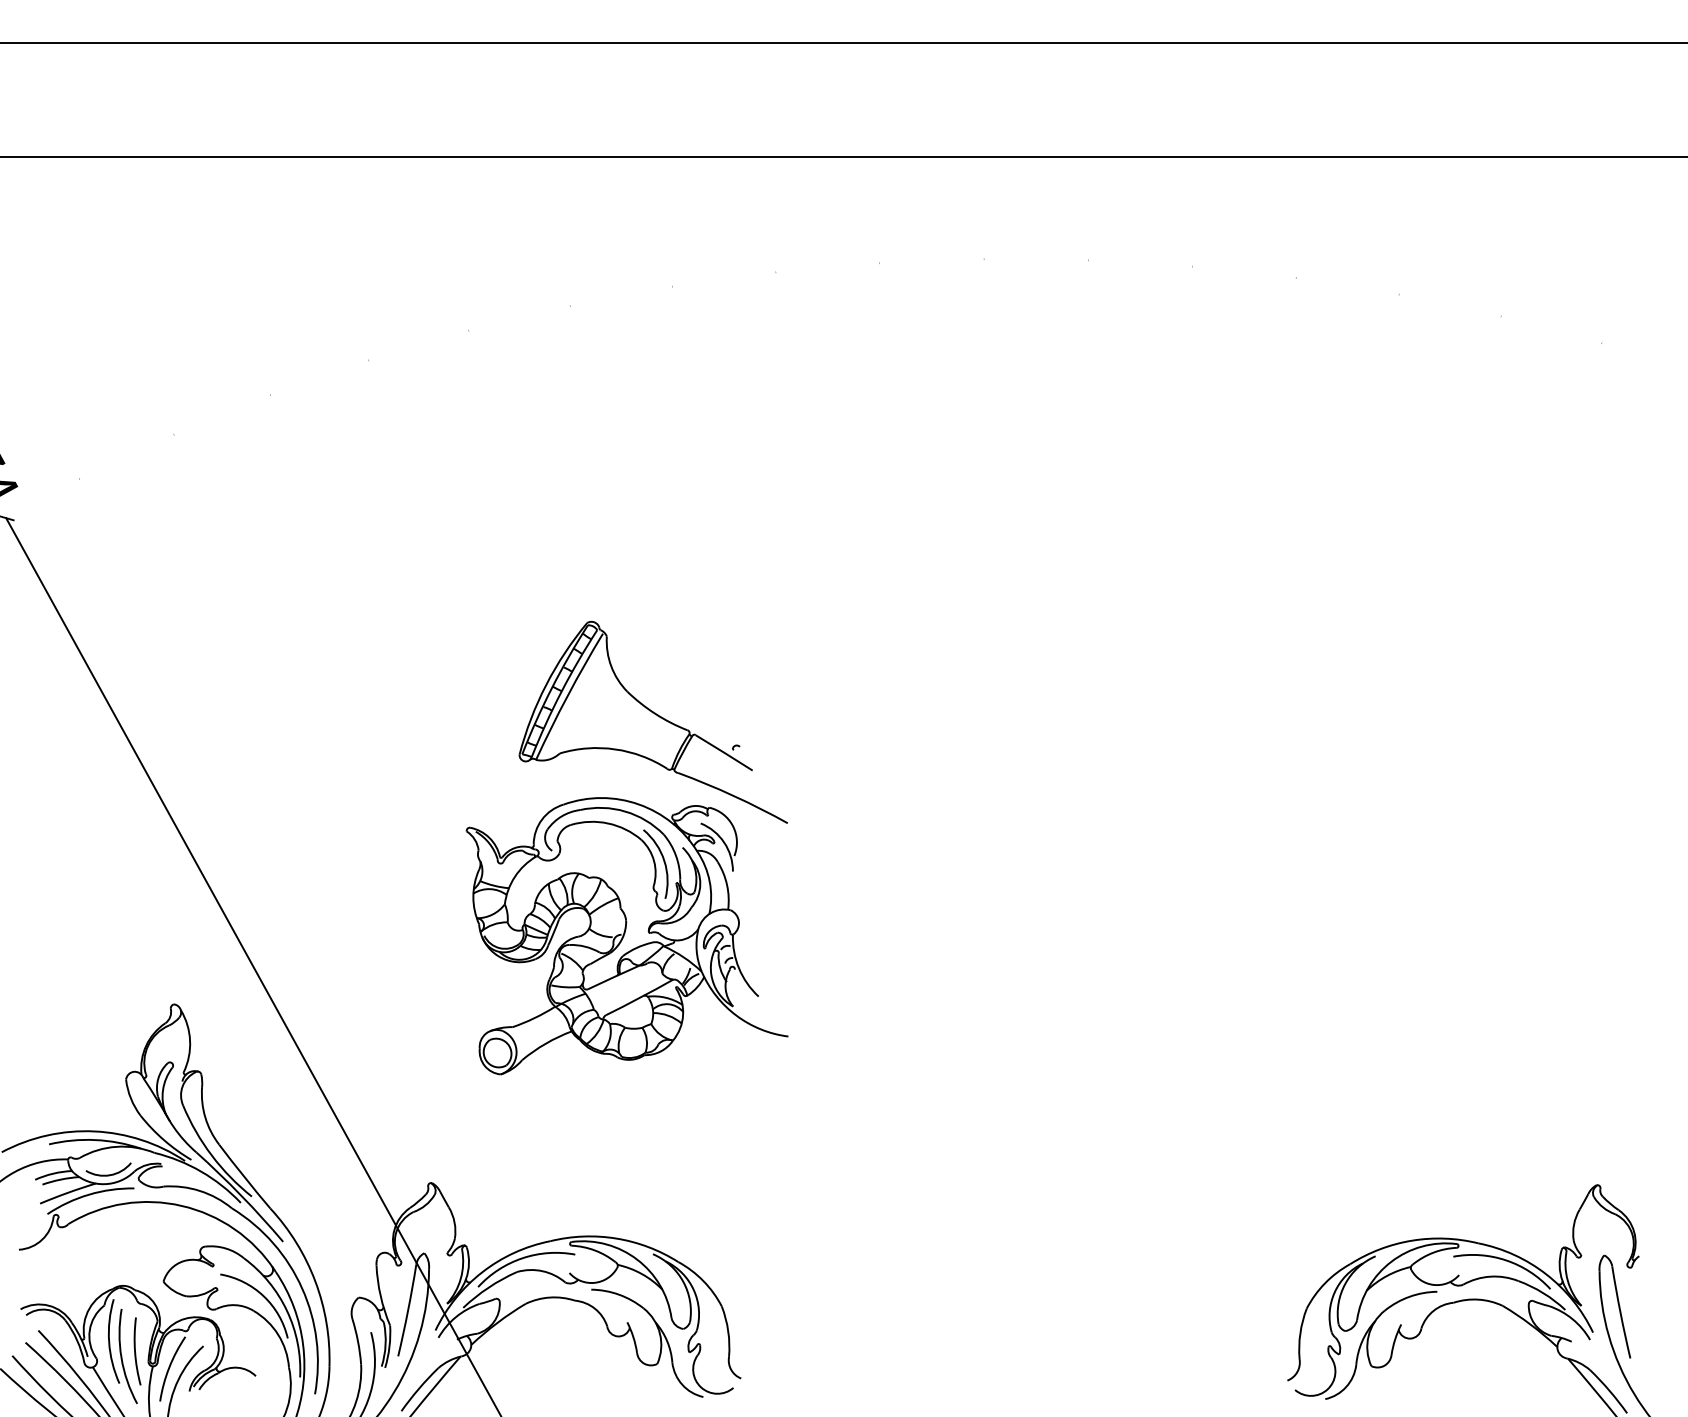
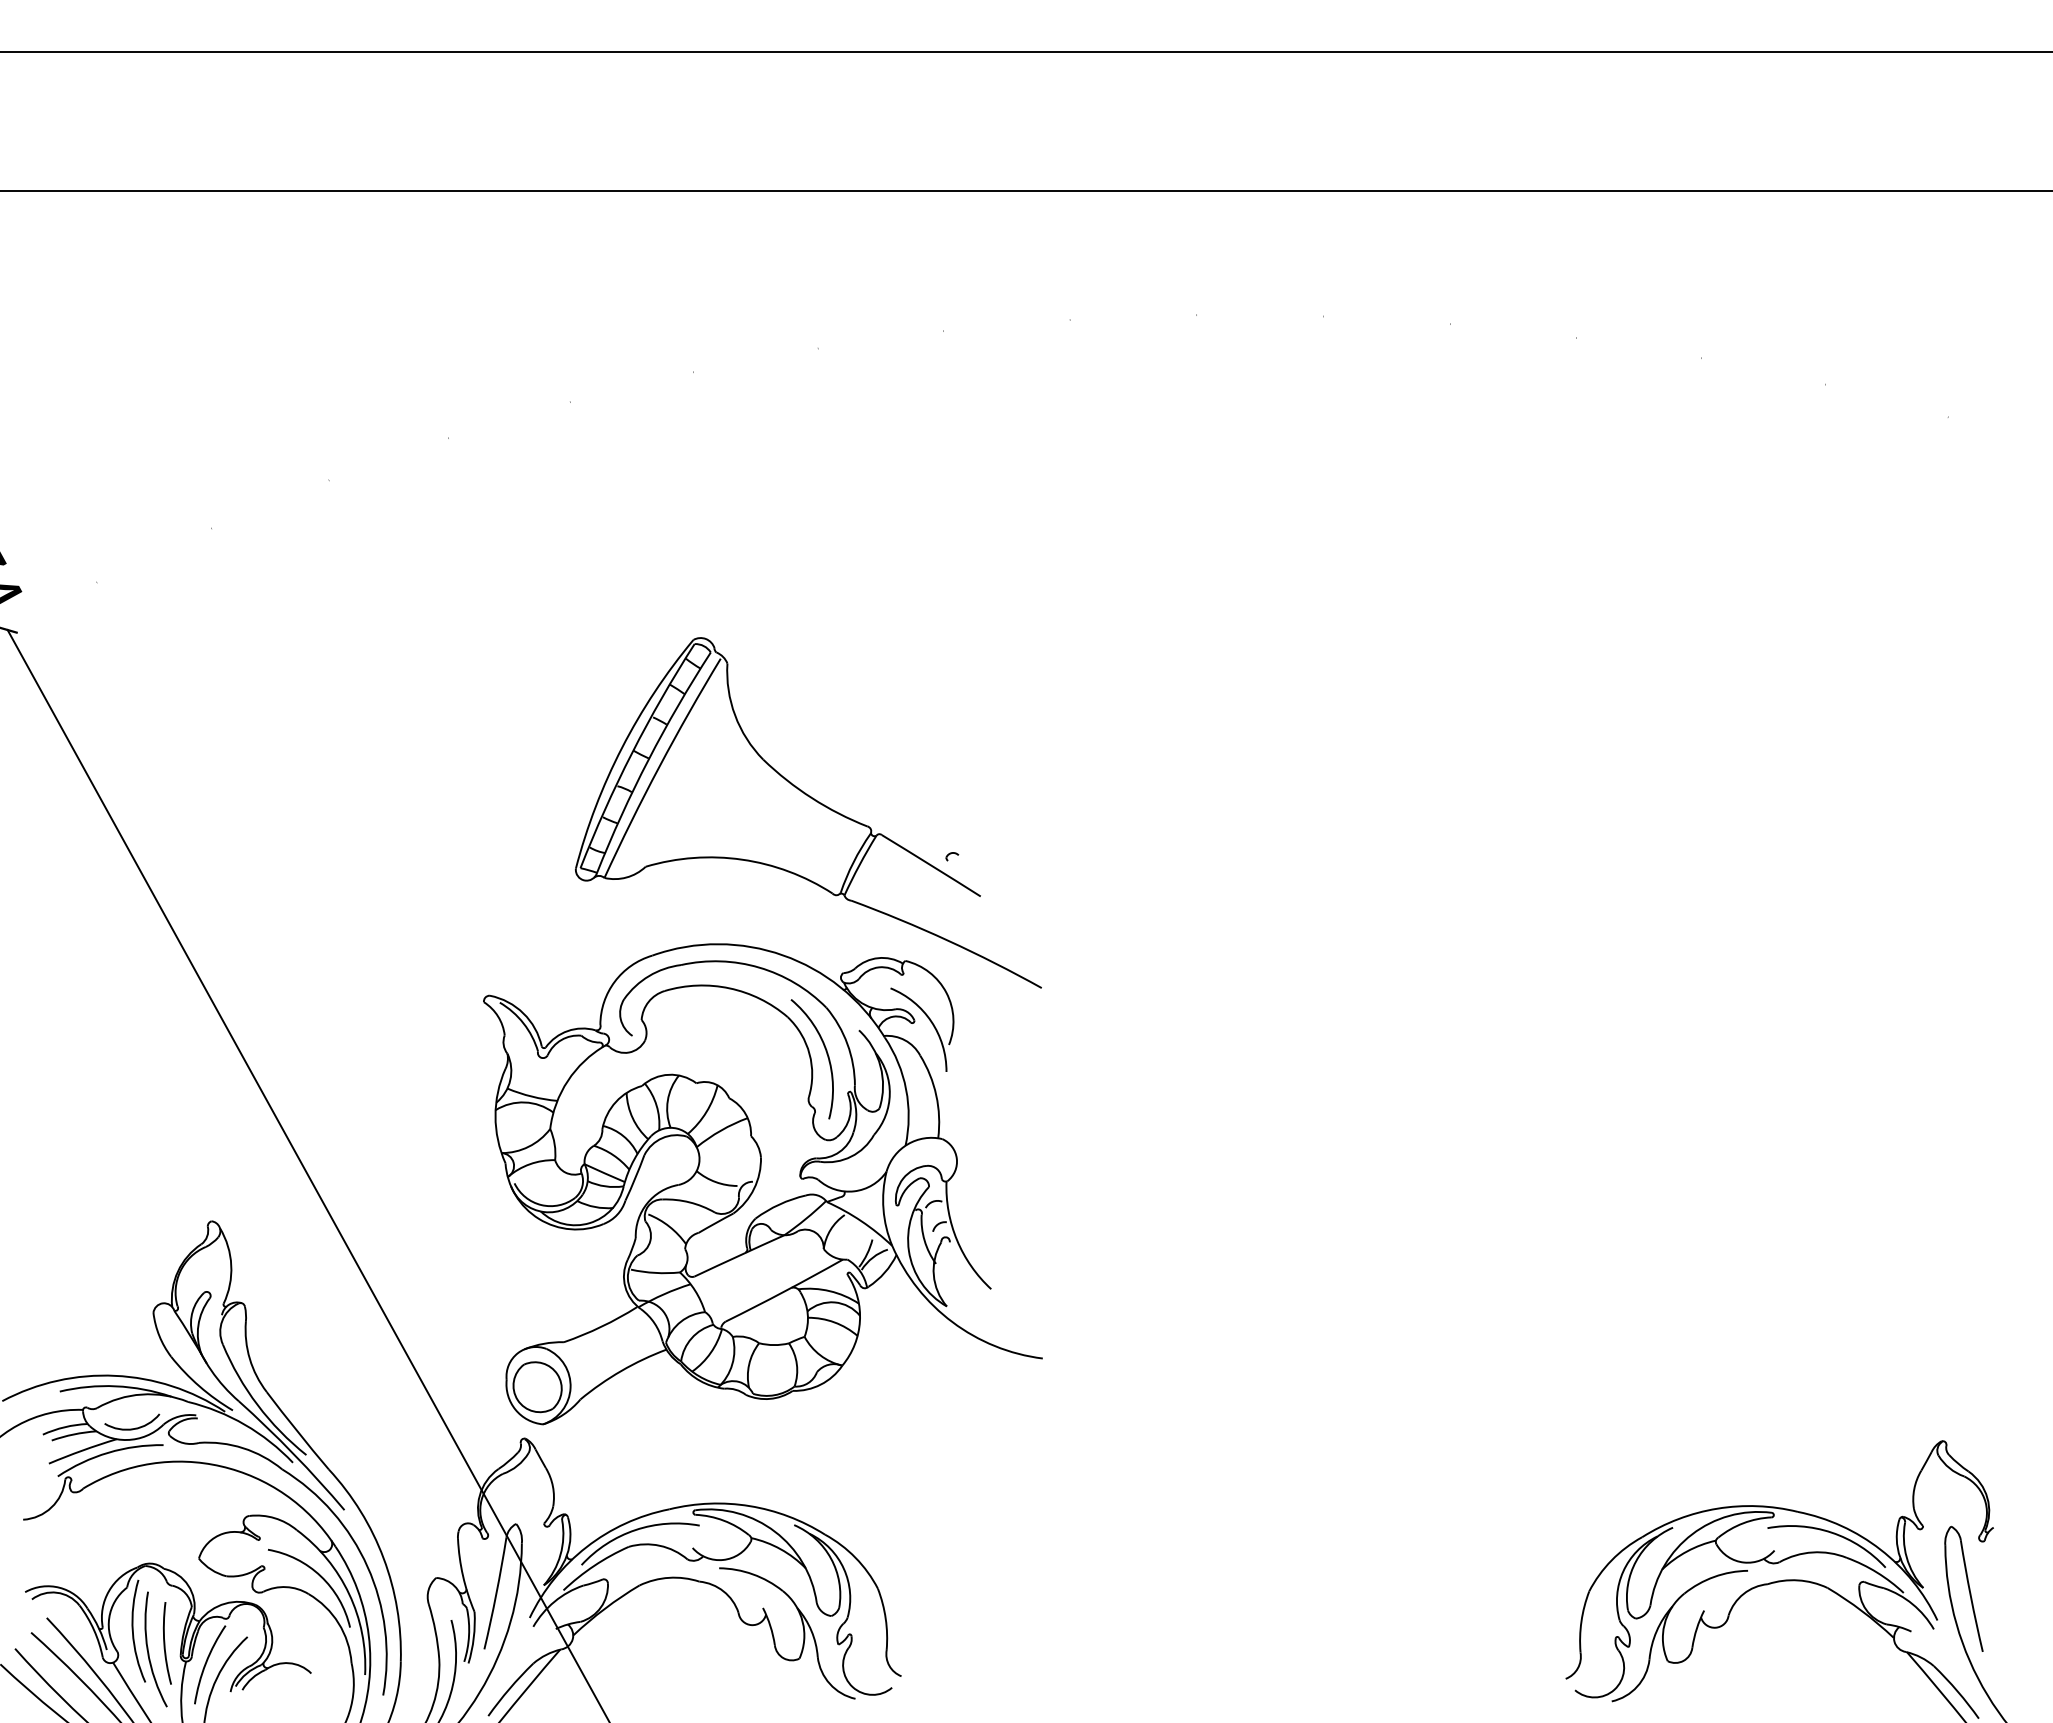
part: (626, 848) -> (762, 1031), size x1.43

